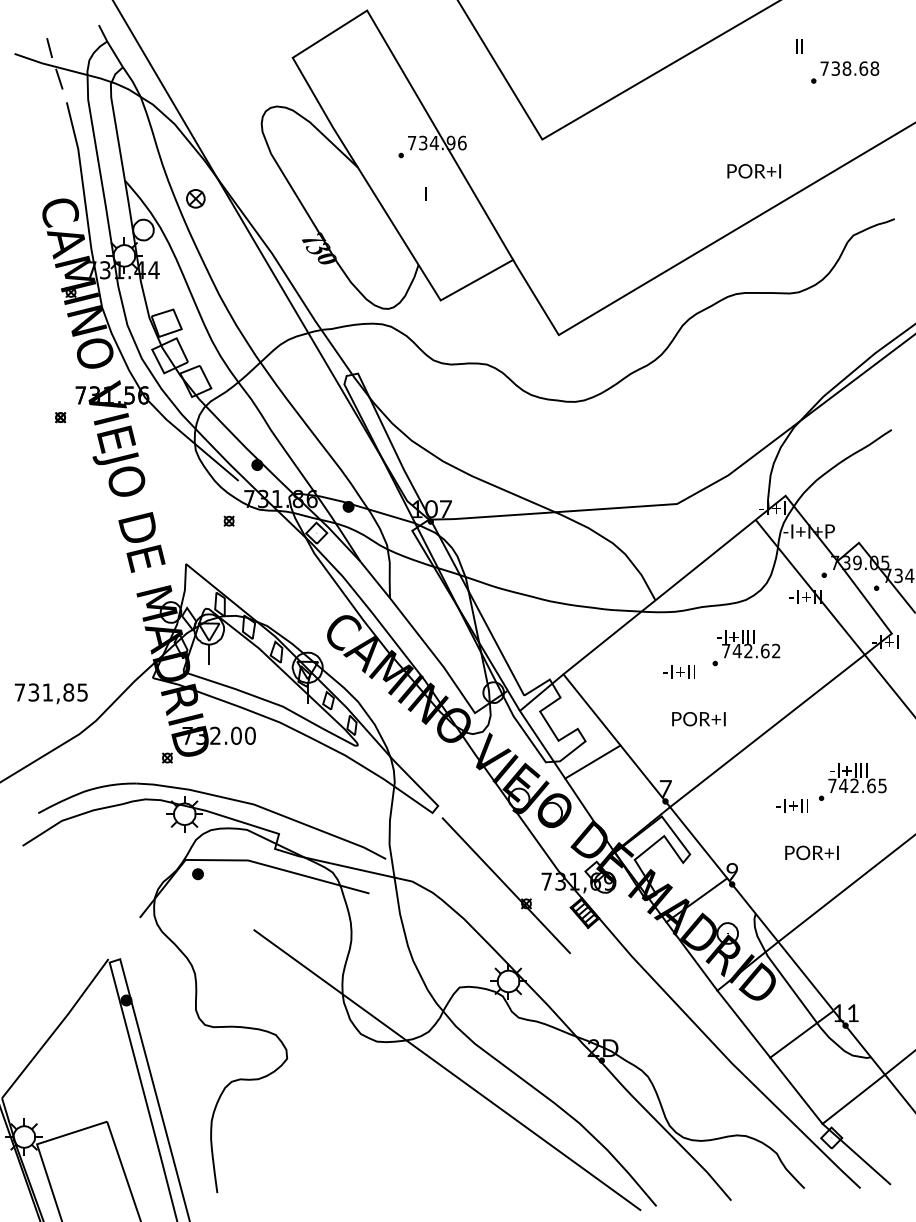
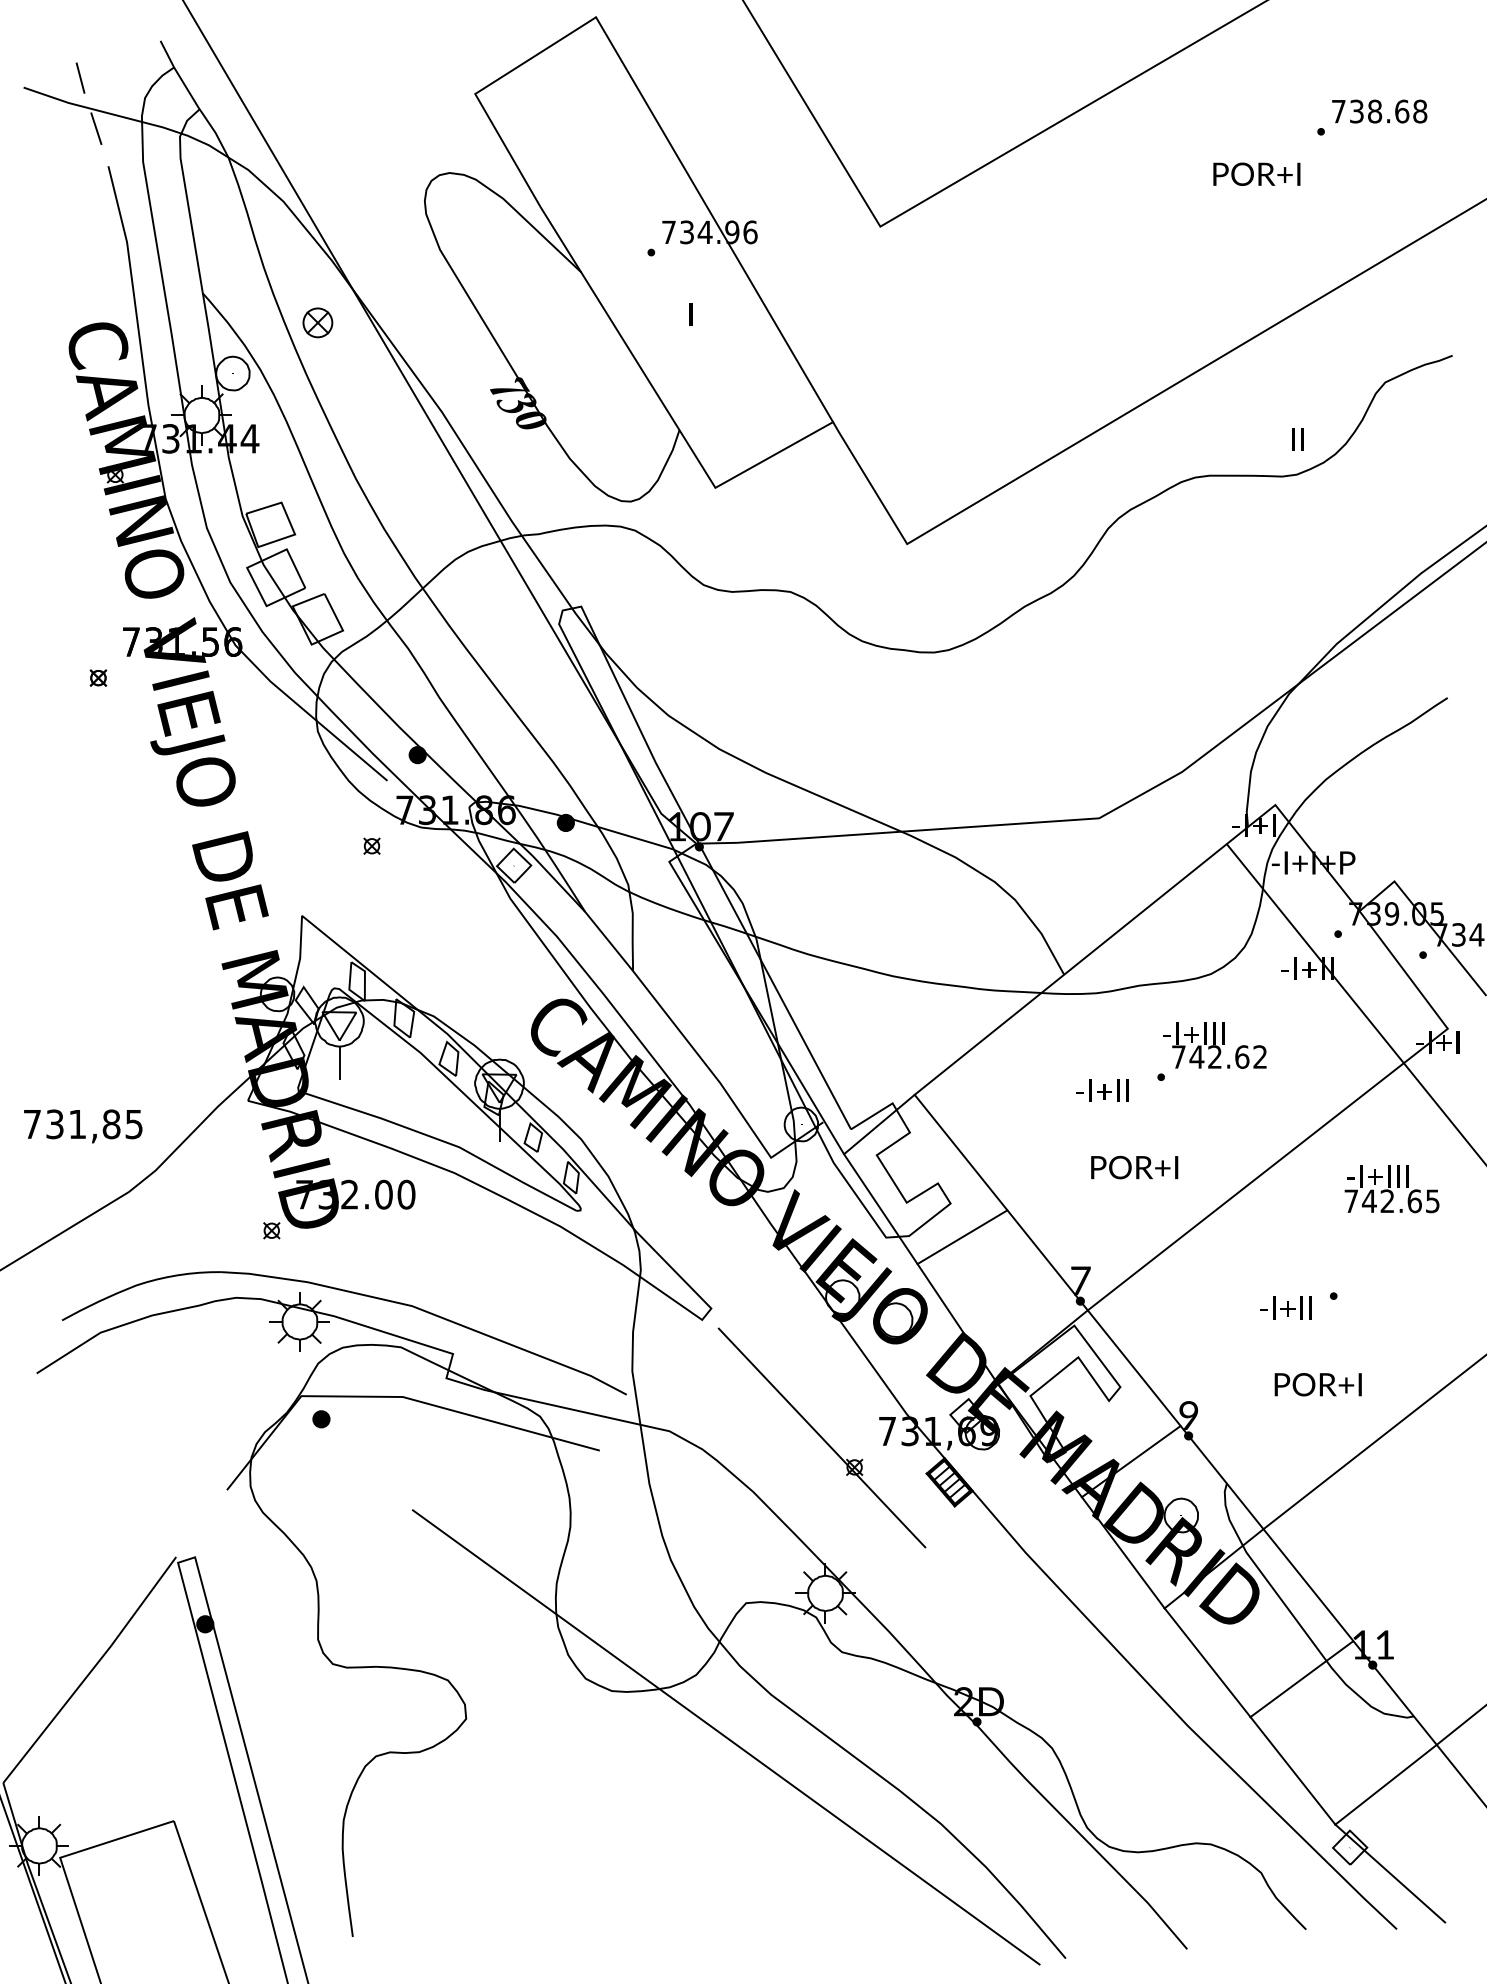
text: (799, 46) -> (1297, 439), moved
text: (753, 171) -> (1255, 174), moved
text: (857, 778) -> (1392, 1189), moved

